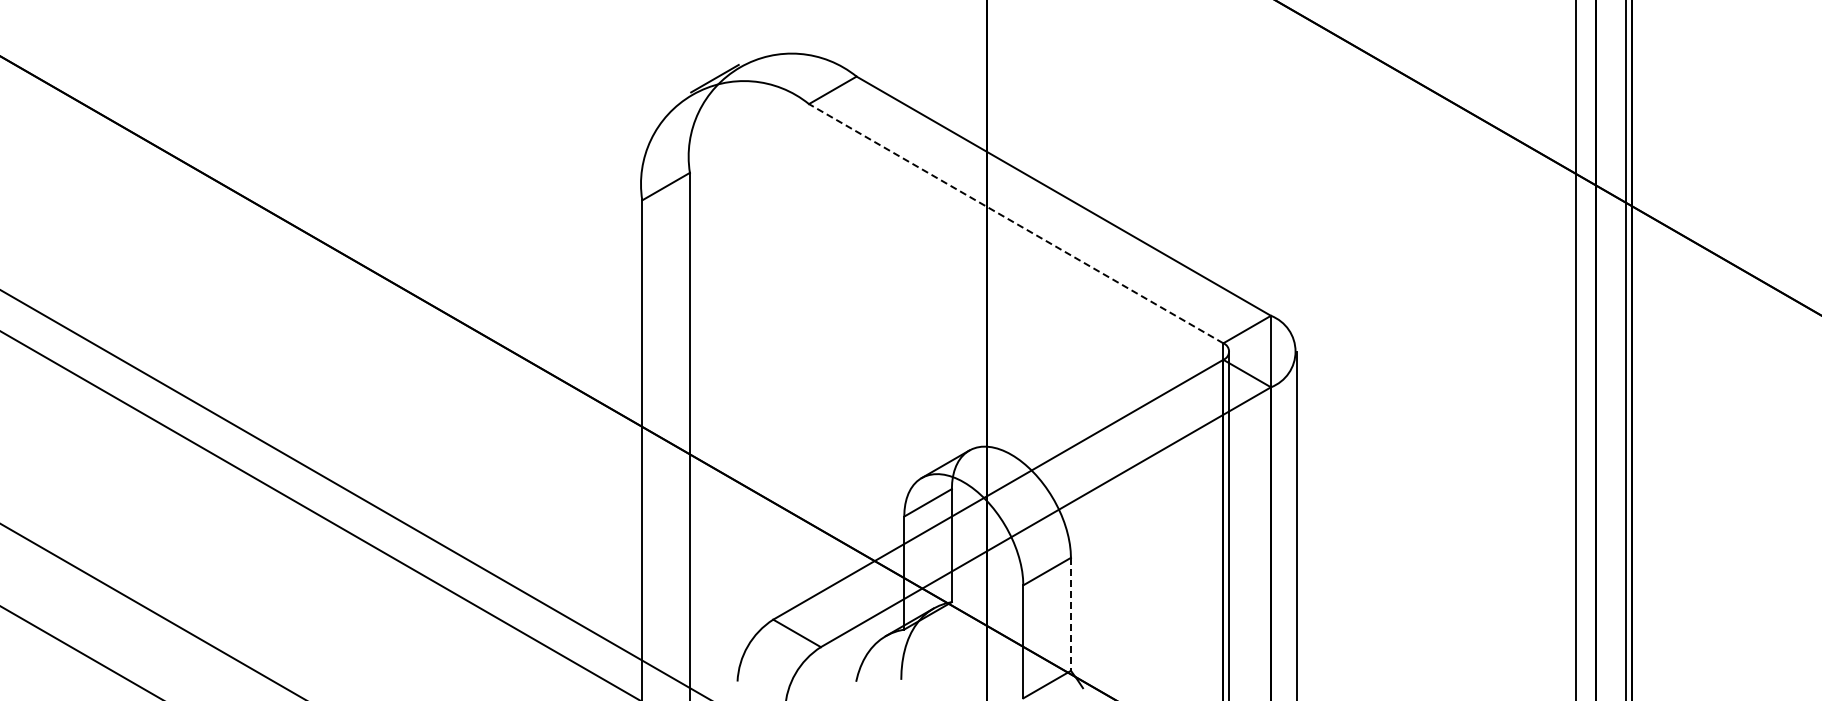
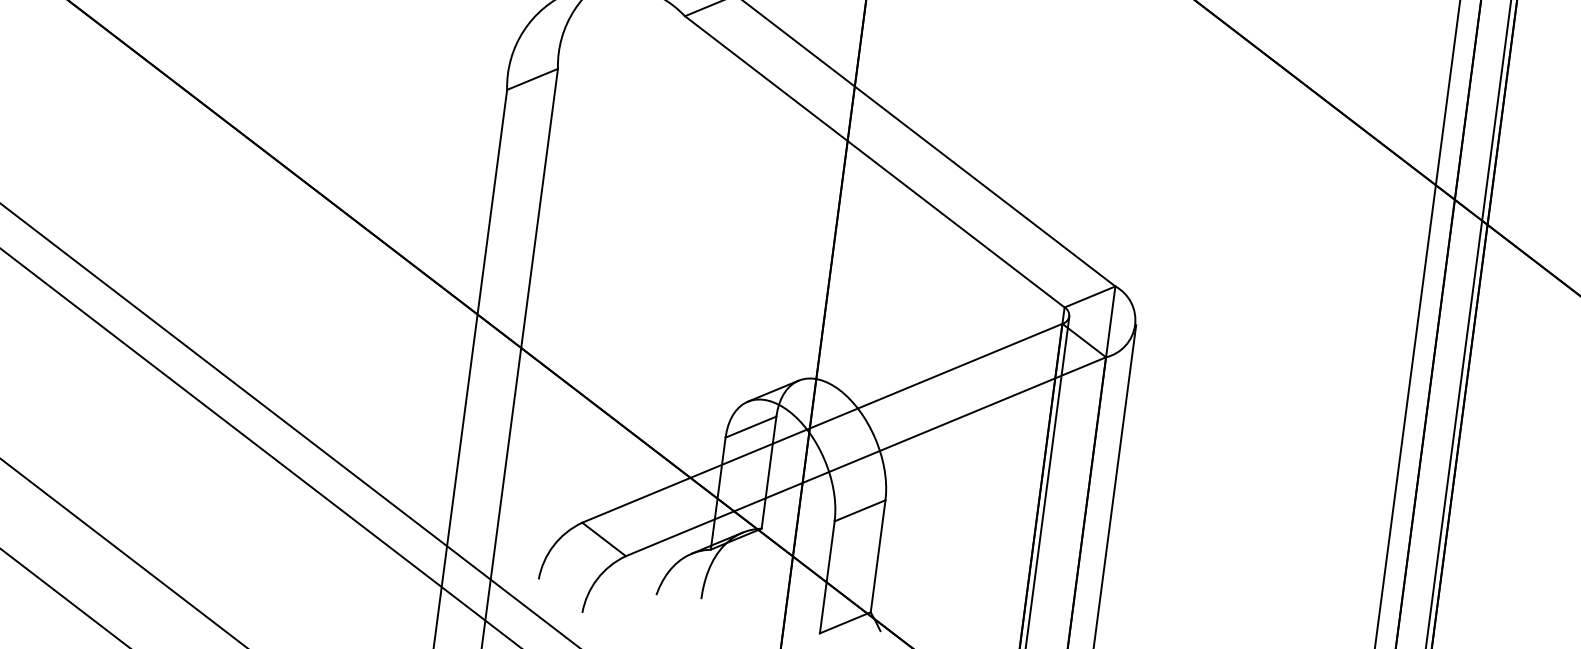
line: (1015, 223) -> (874, 161), dashed -> solid
line: (1070, 614) -> (877, 556), dashed -> solid

